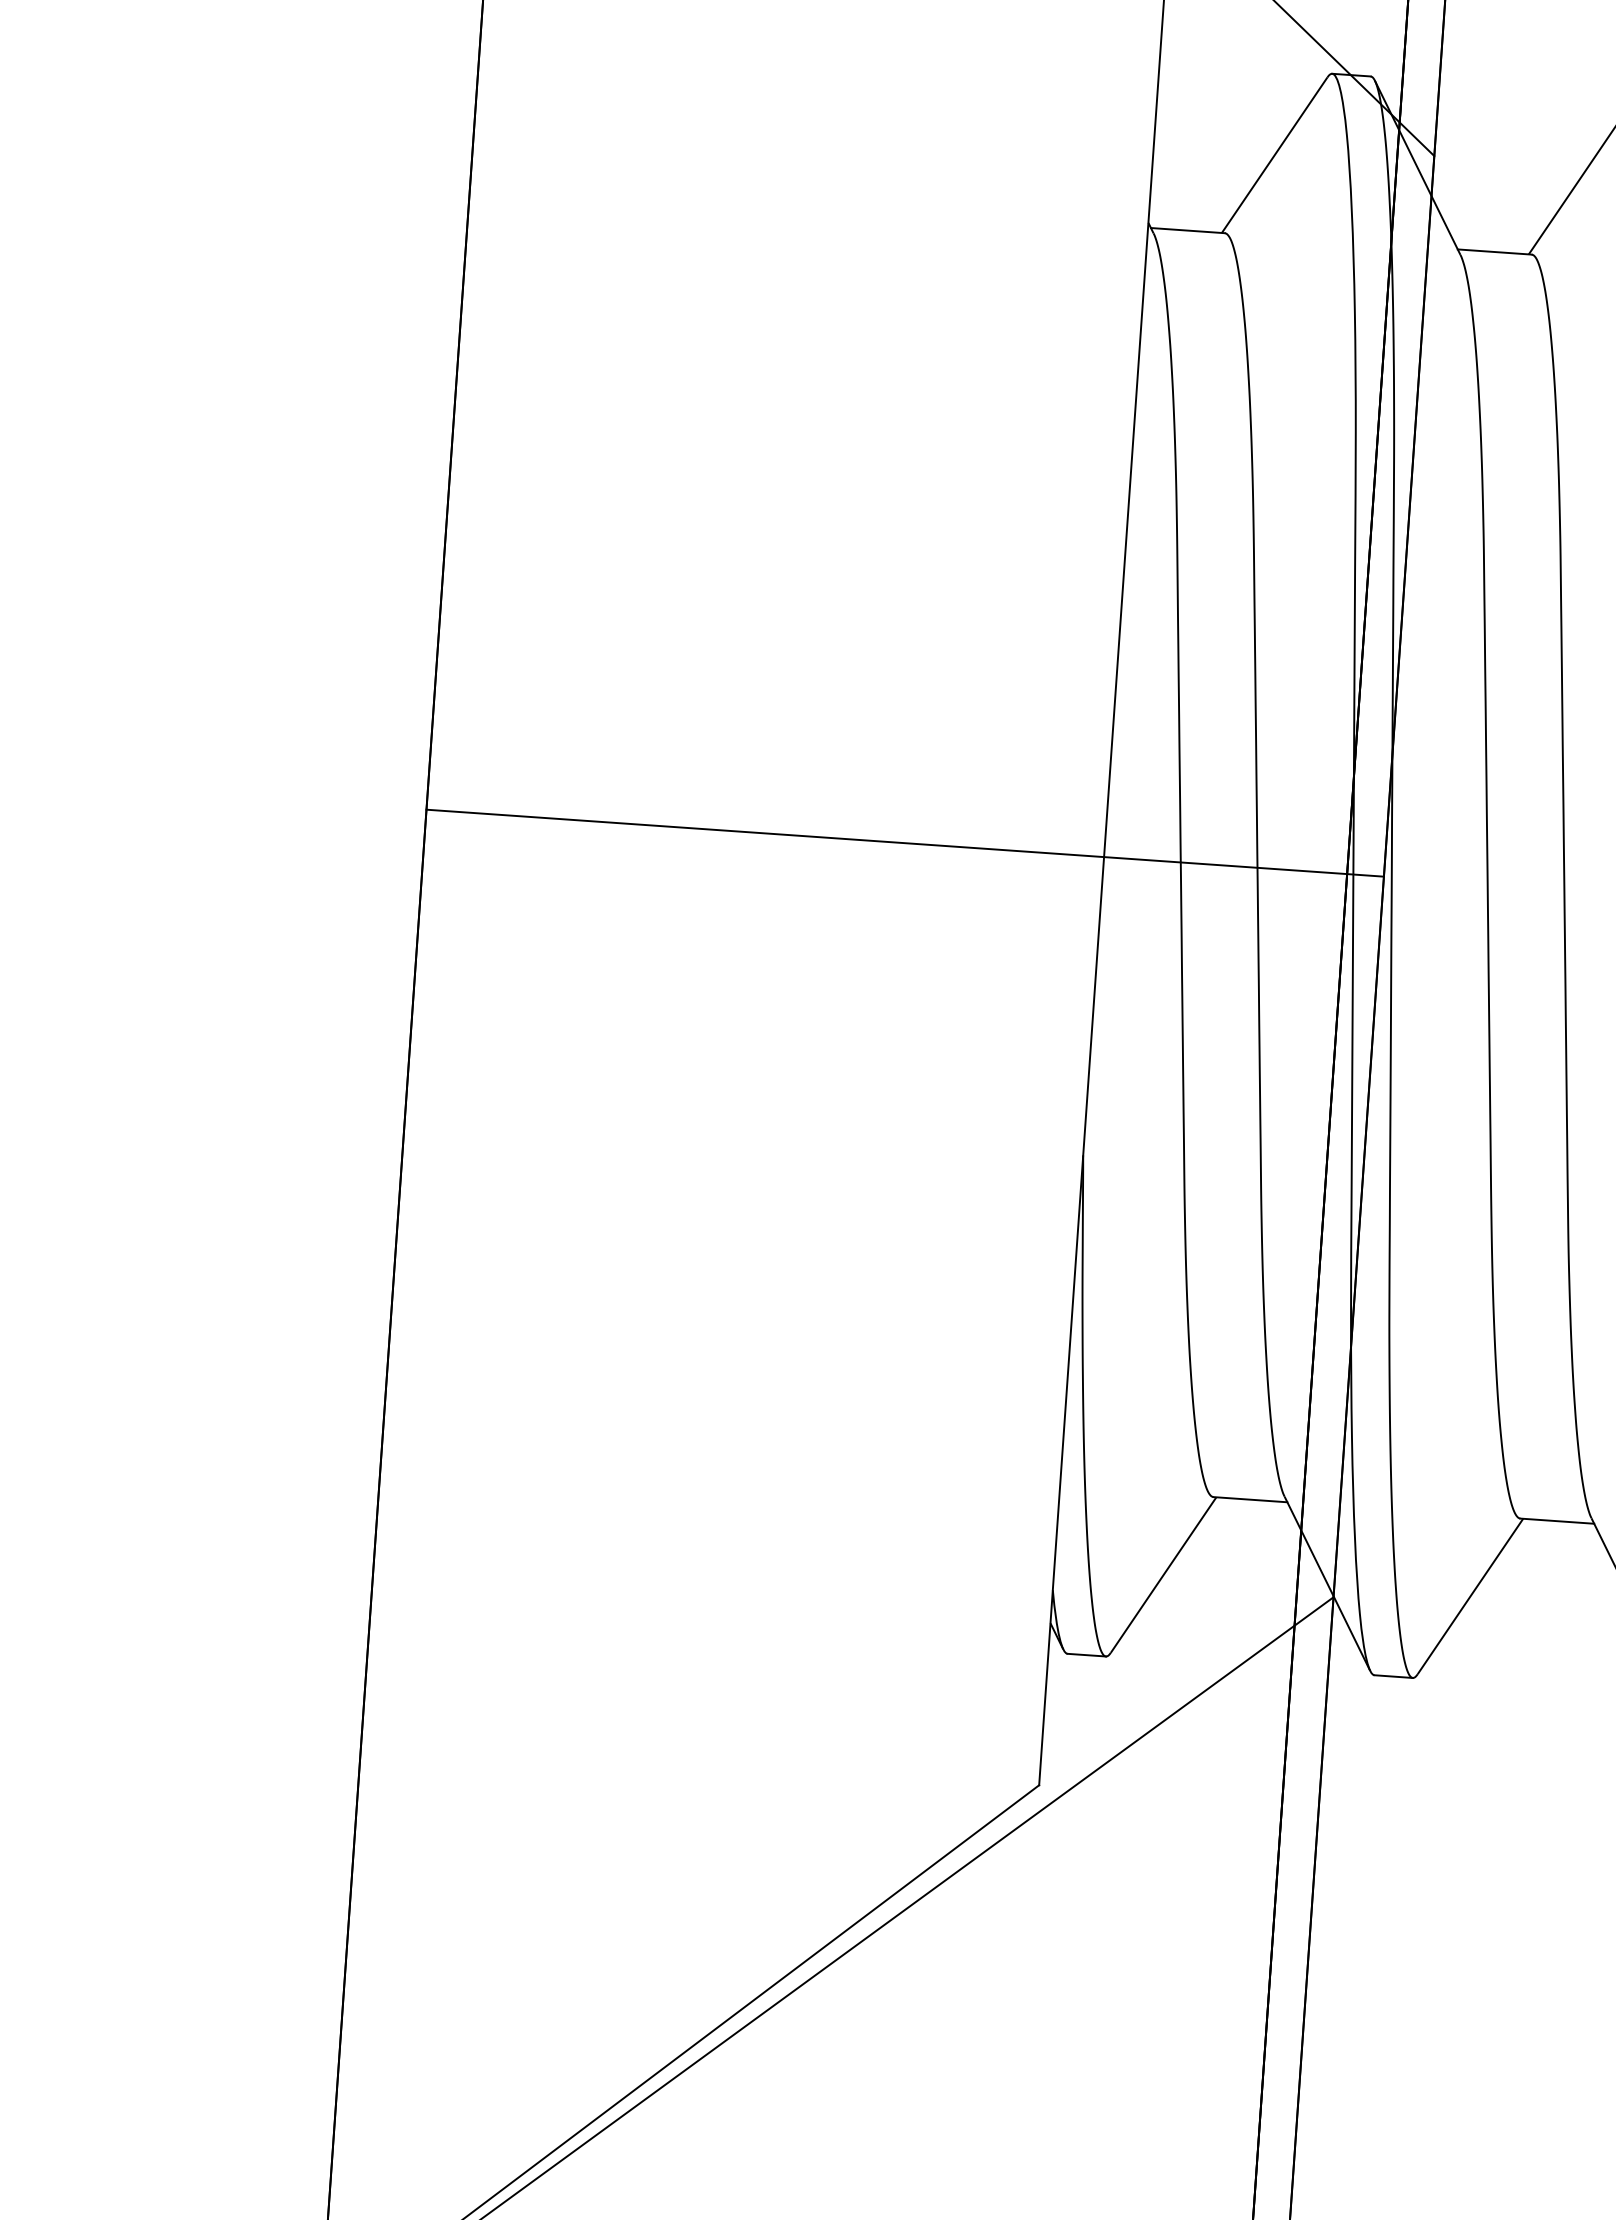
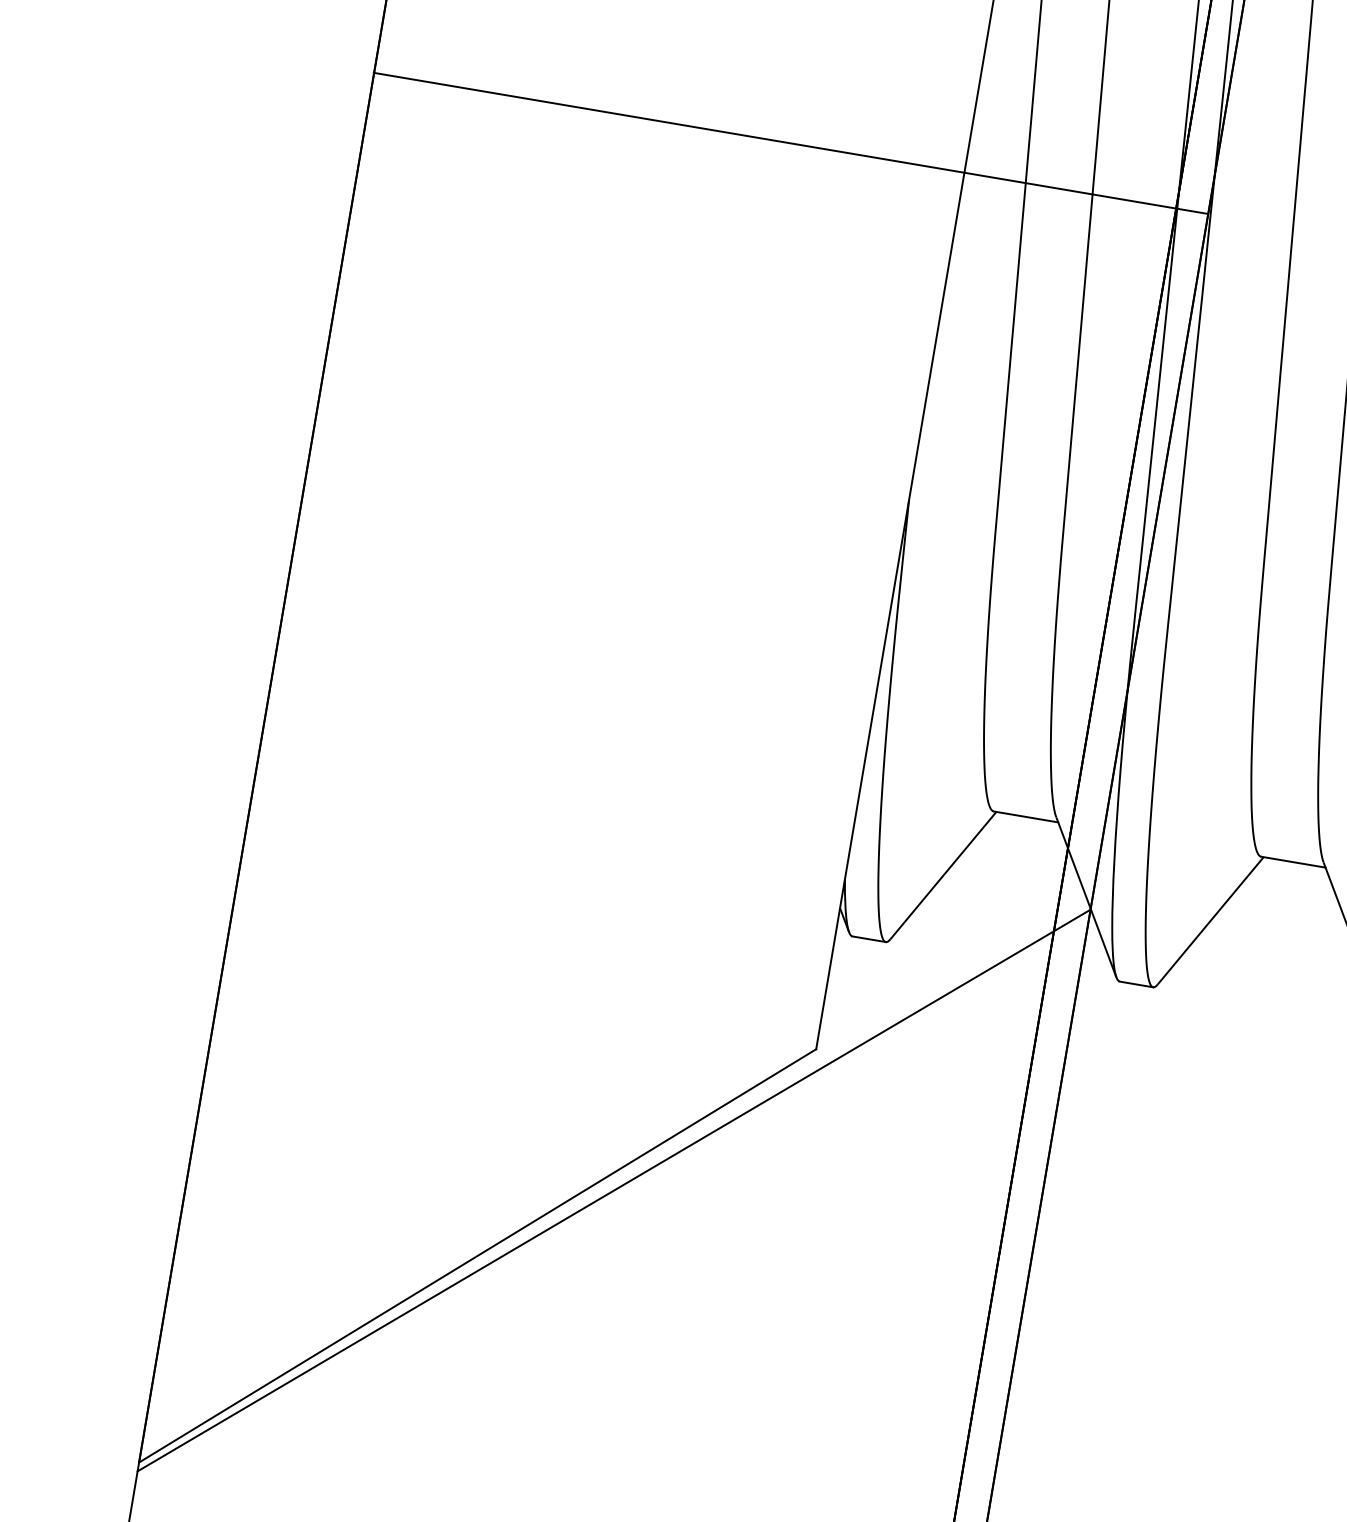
line: (904, 842) -> (790, 142), moved

